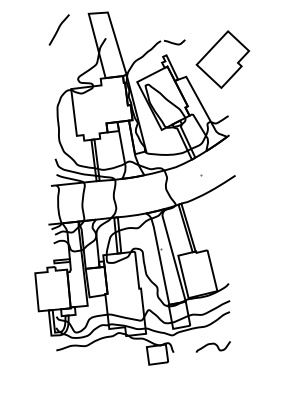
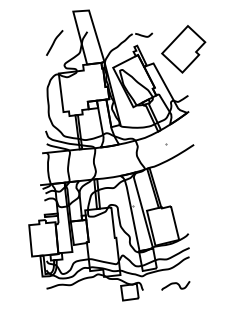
curve: (58, 29) -> (54, 42), moved

